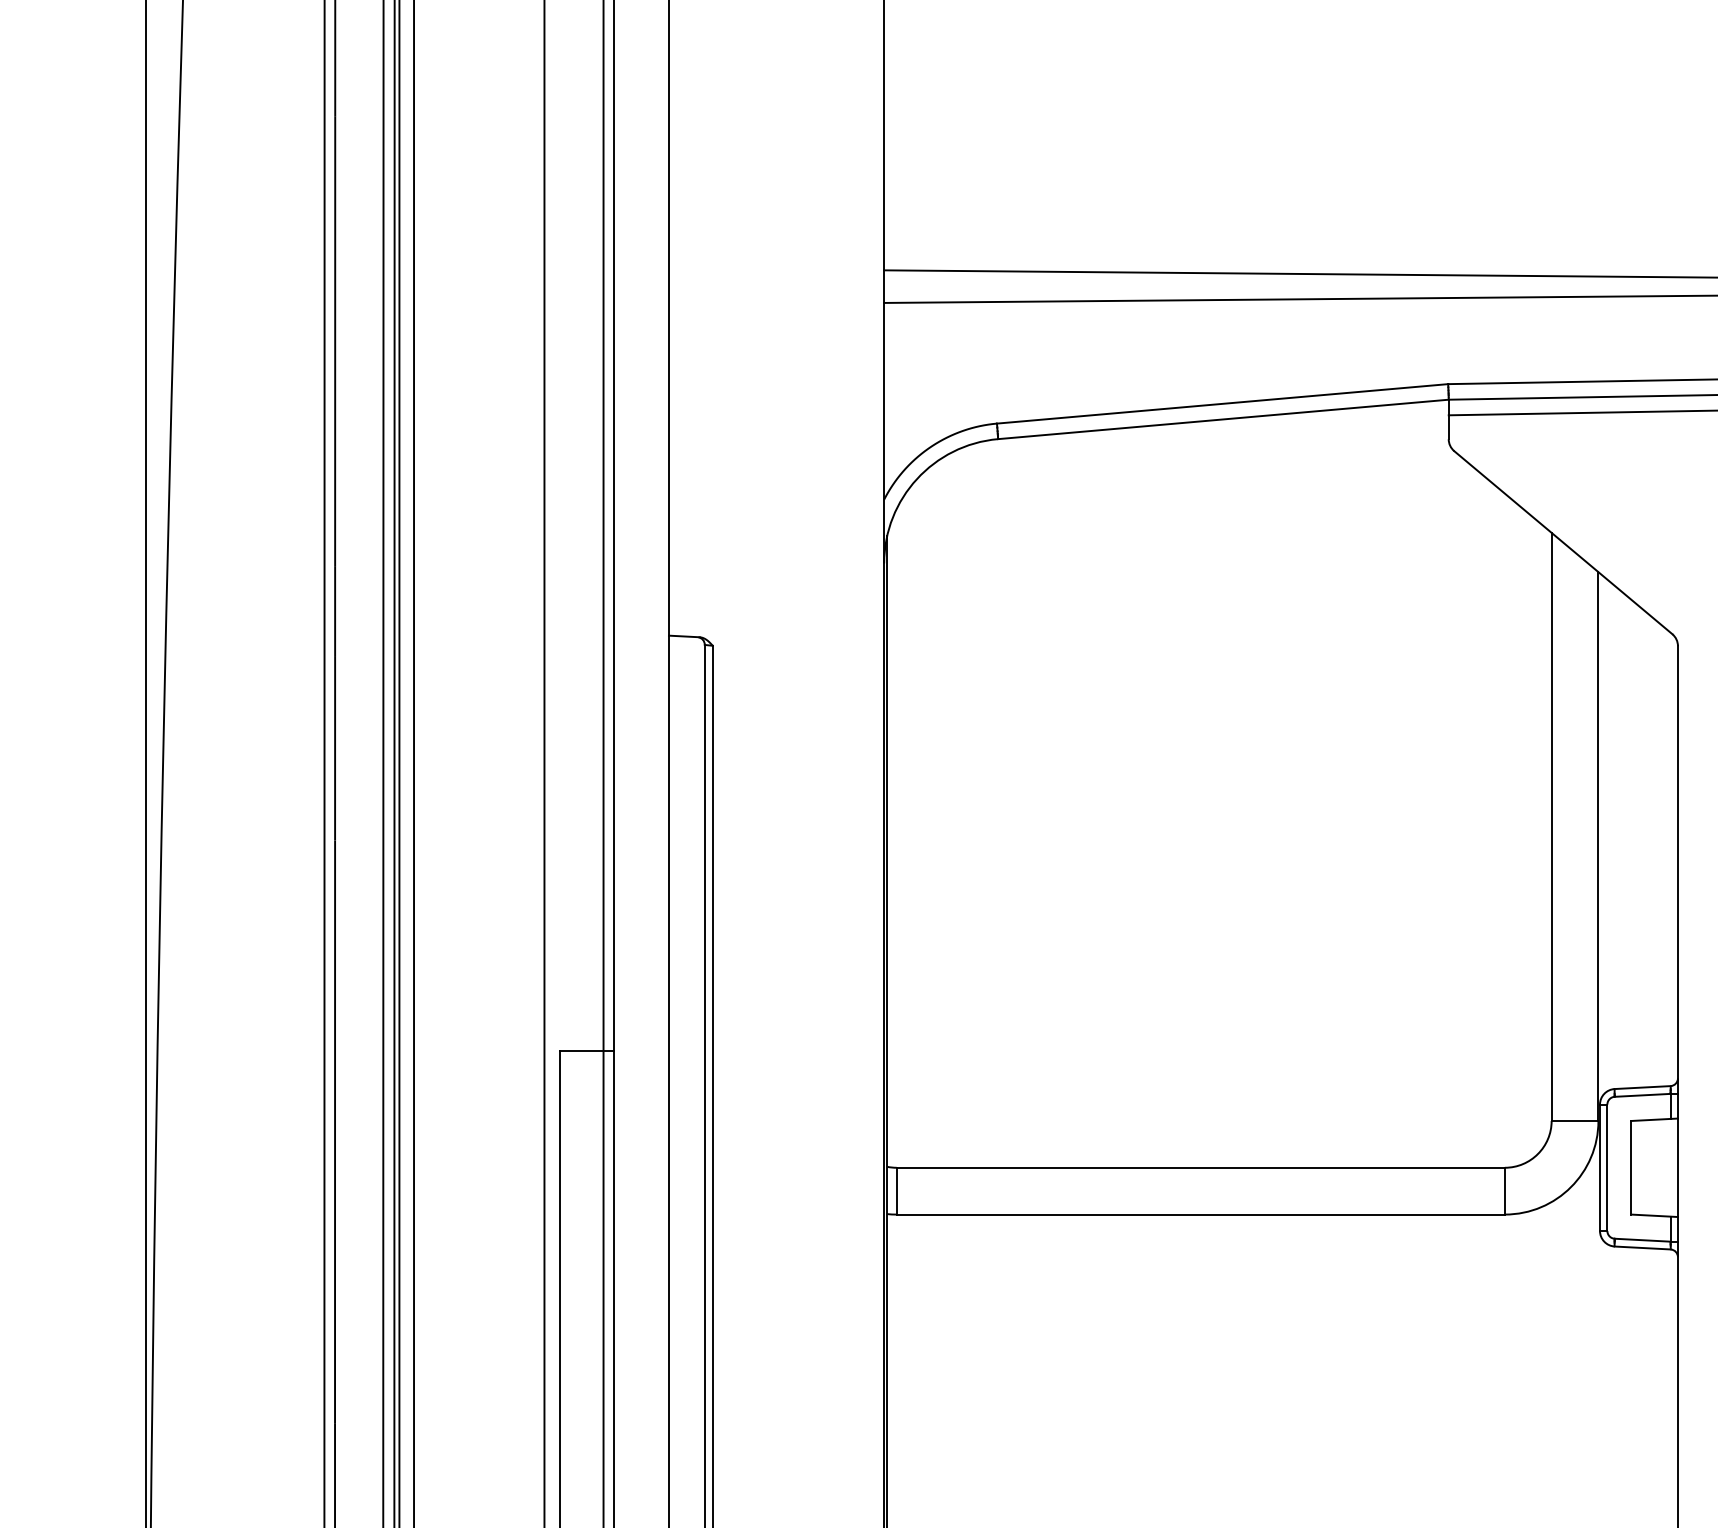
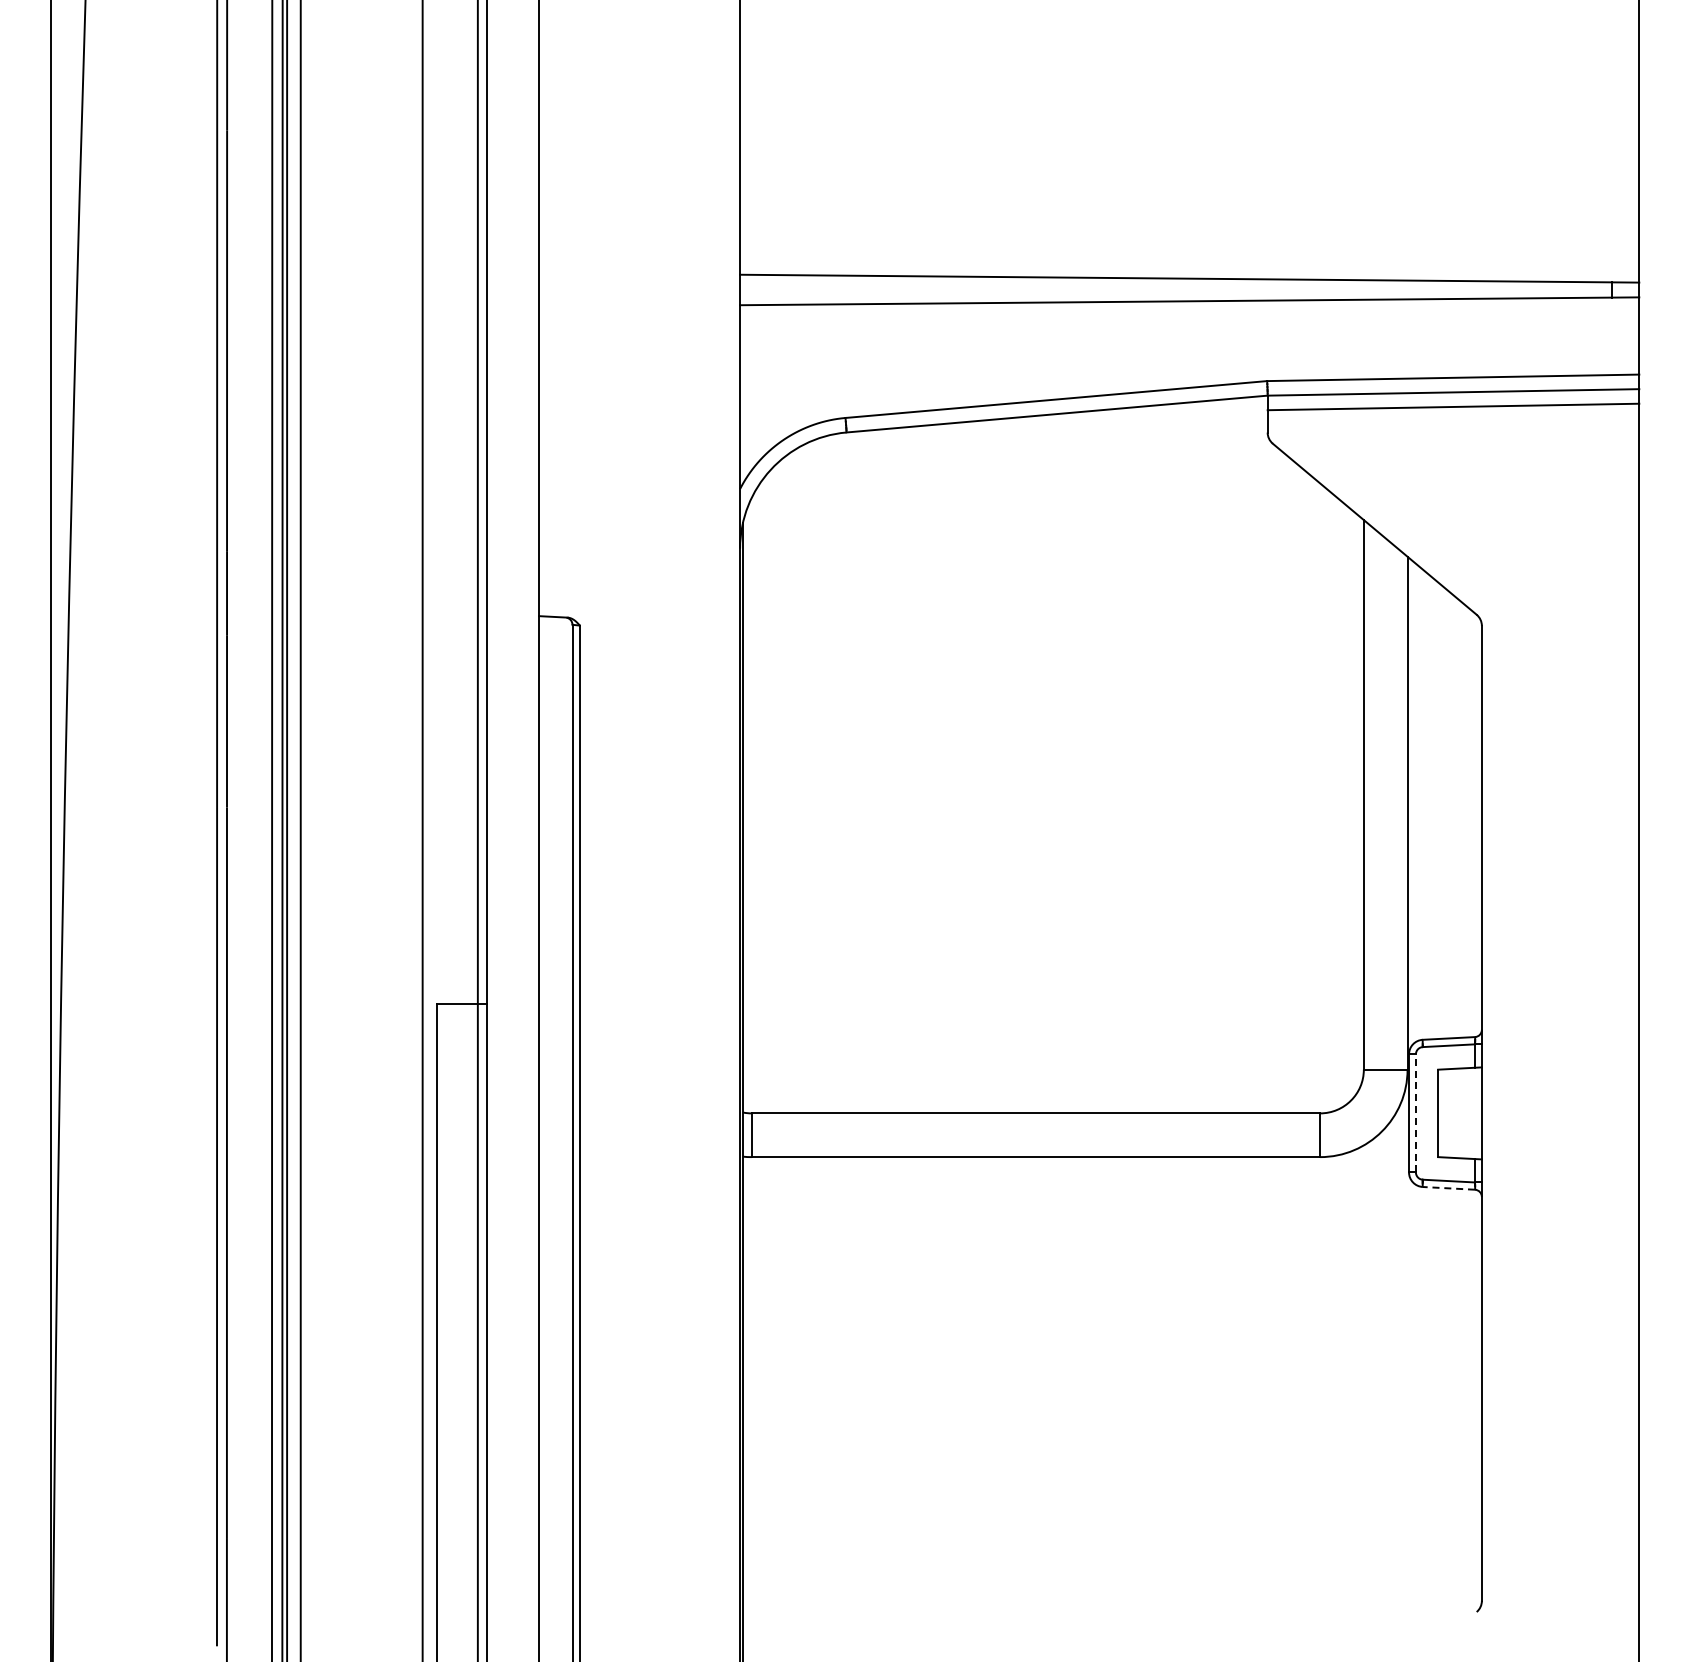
line: (1606, 1166) -> (1415, 1112), solid -> dashed
line: (1642, 1248) -> (1448, 1188), solid -> dashed

